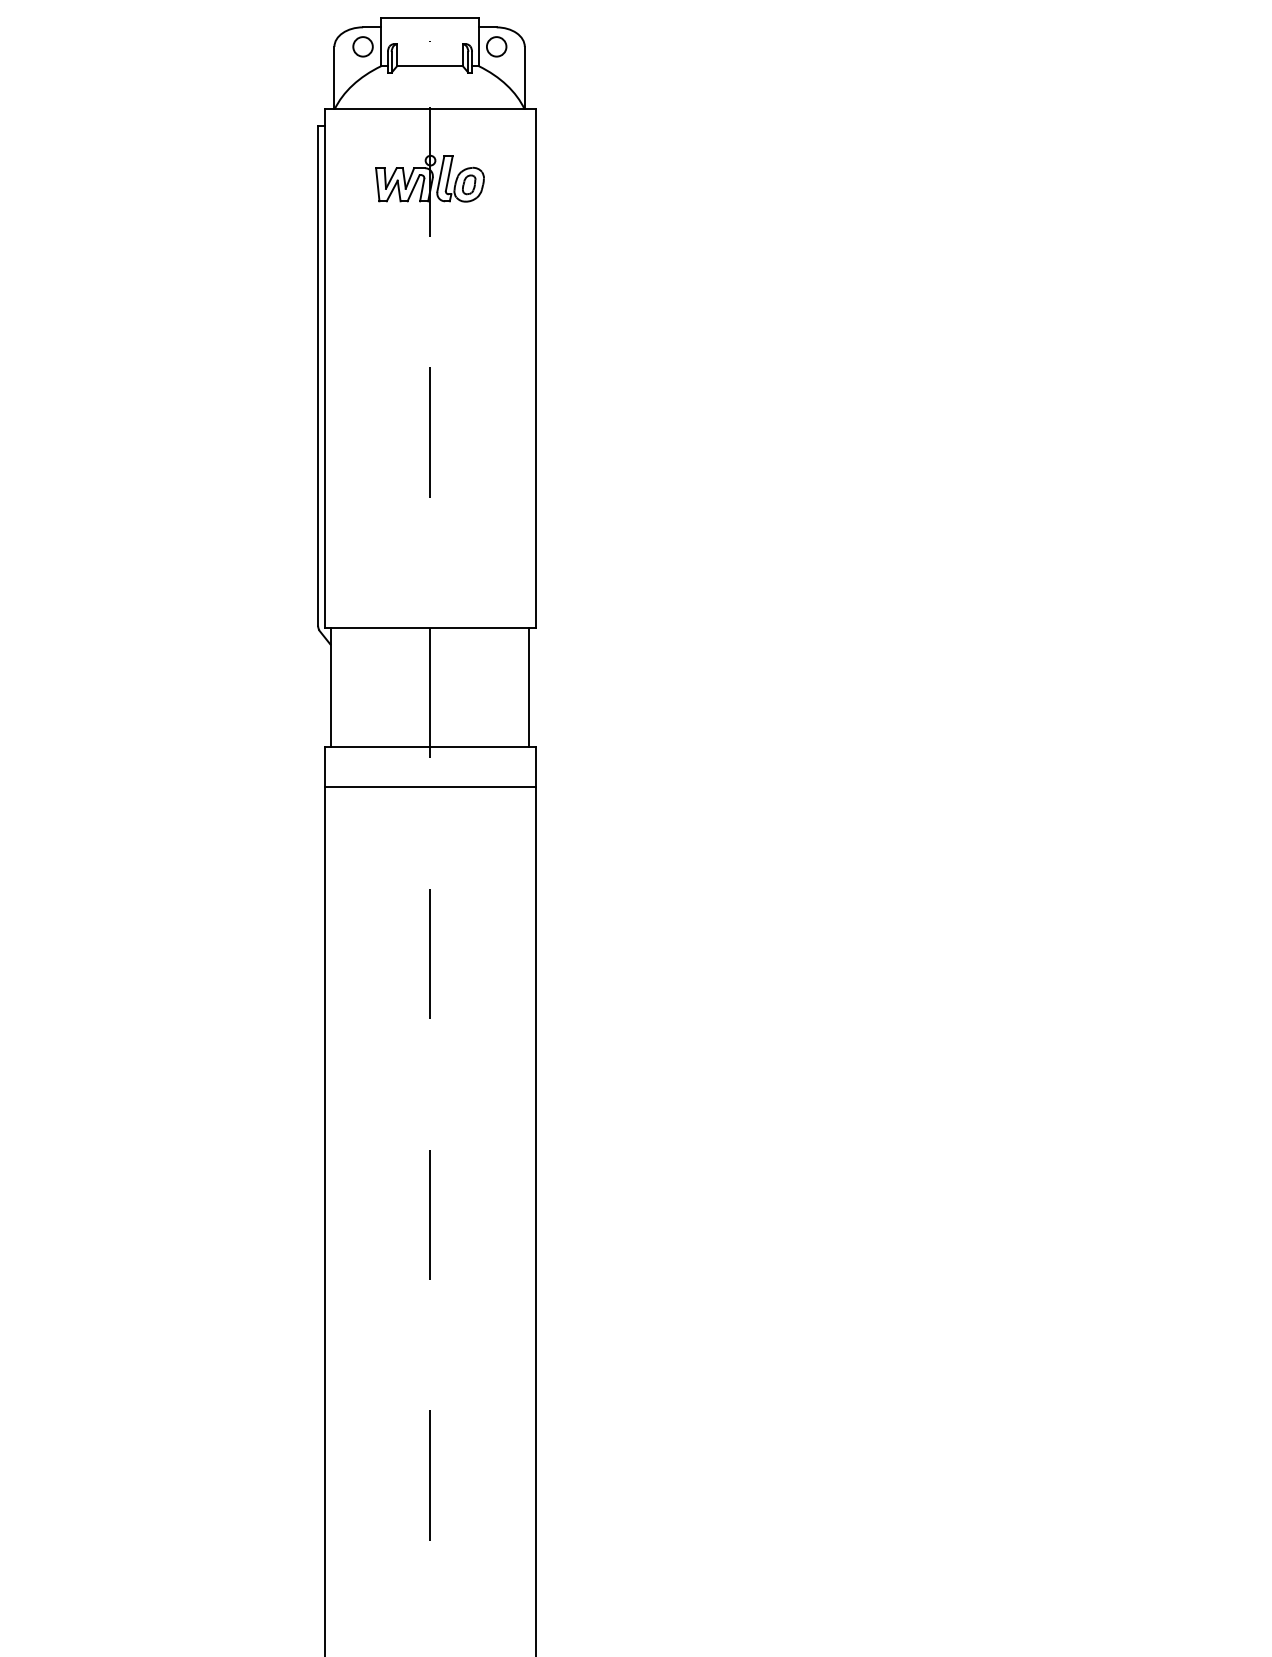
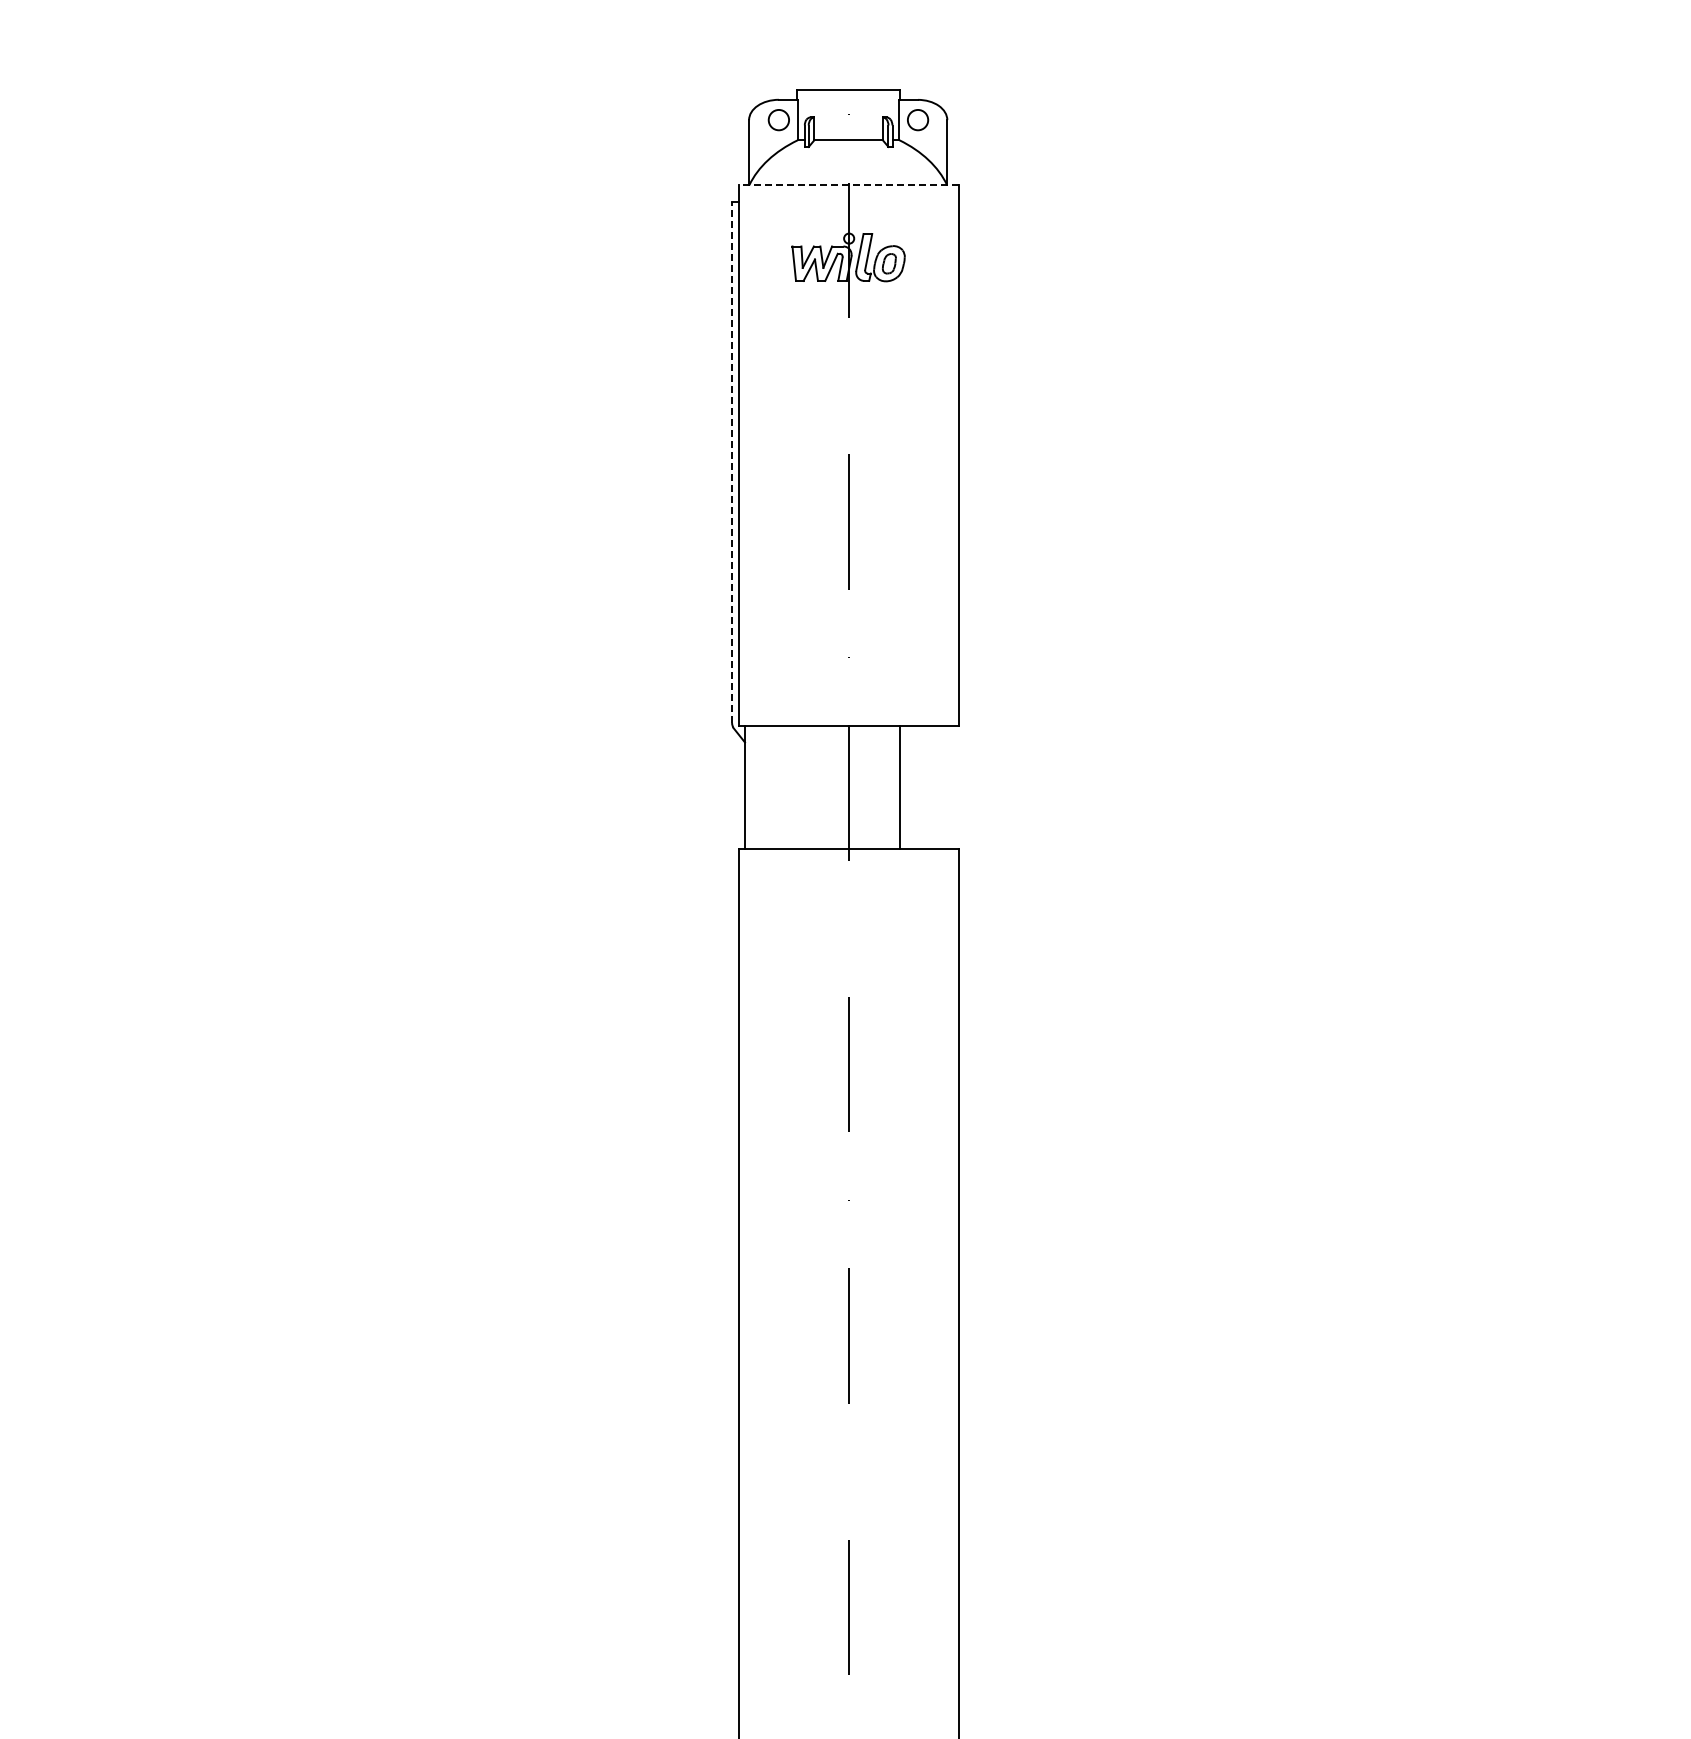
line: (430, 109) -> (849, 185), solid -> dashed
line: (318, 375) -> (732, 462), solid -> dashed
line: (528, 687) -> (900, 787), moved
line: (429, 786) -> (848, 890), removed

